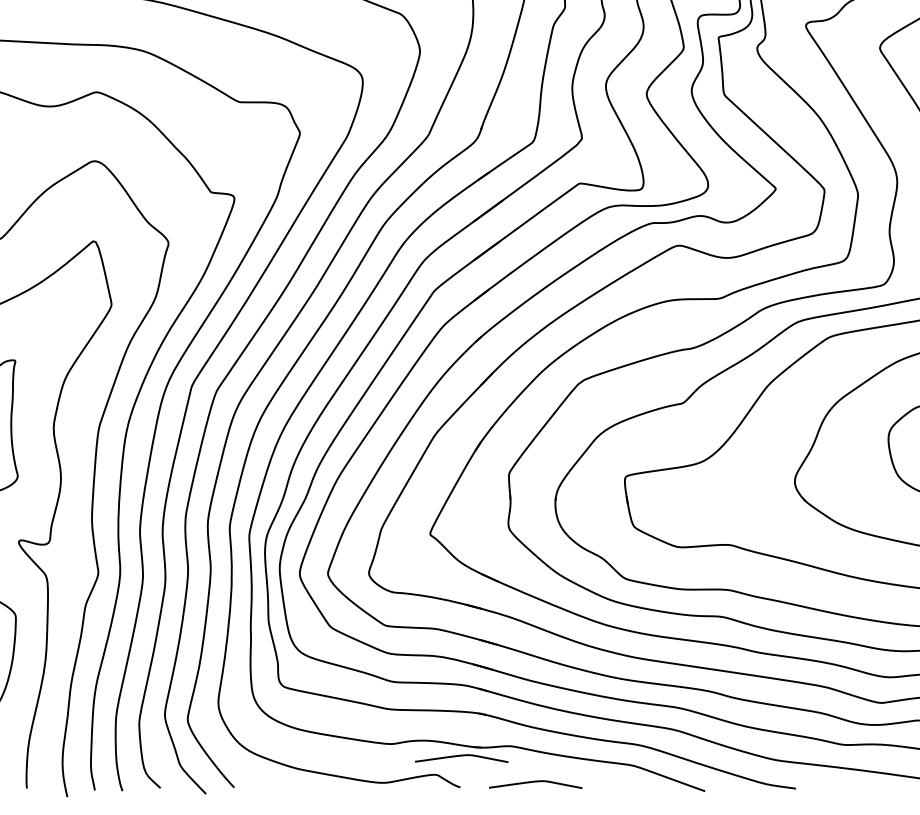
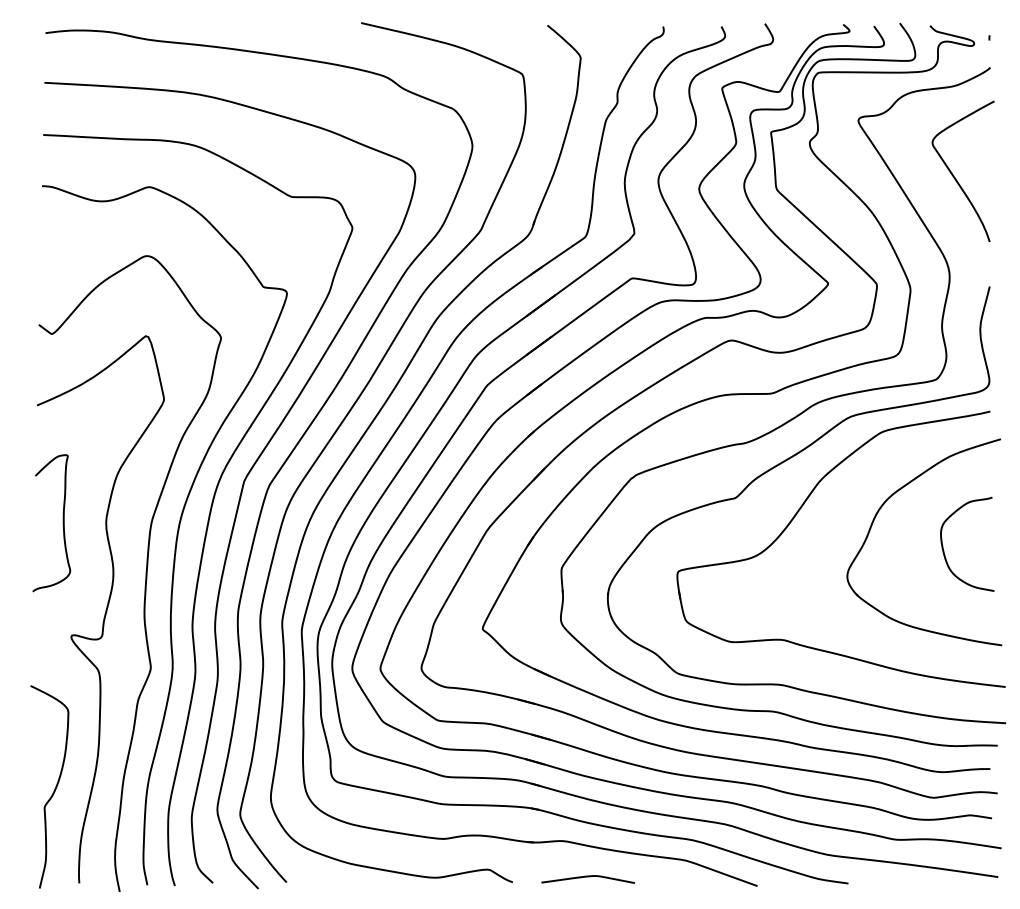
curve: (461, 756) -> (513, 851), removed

